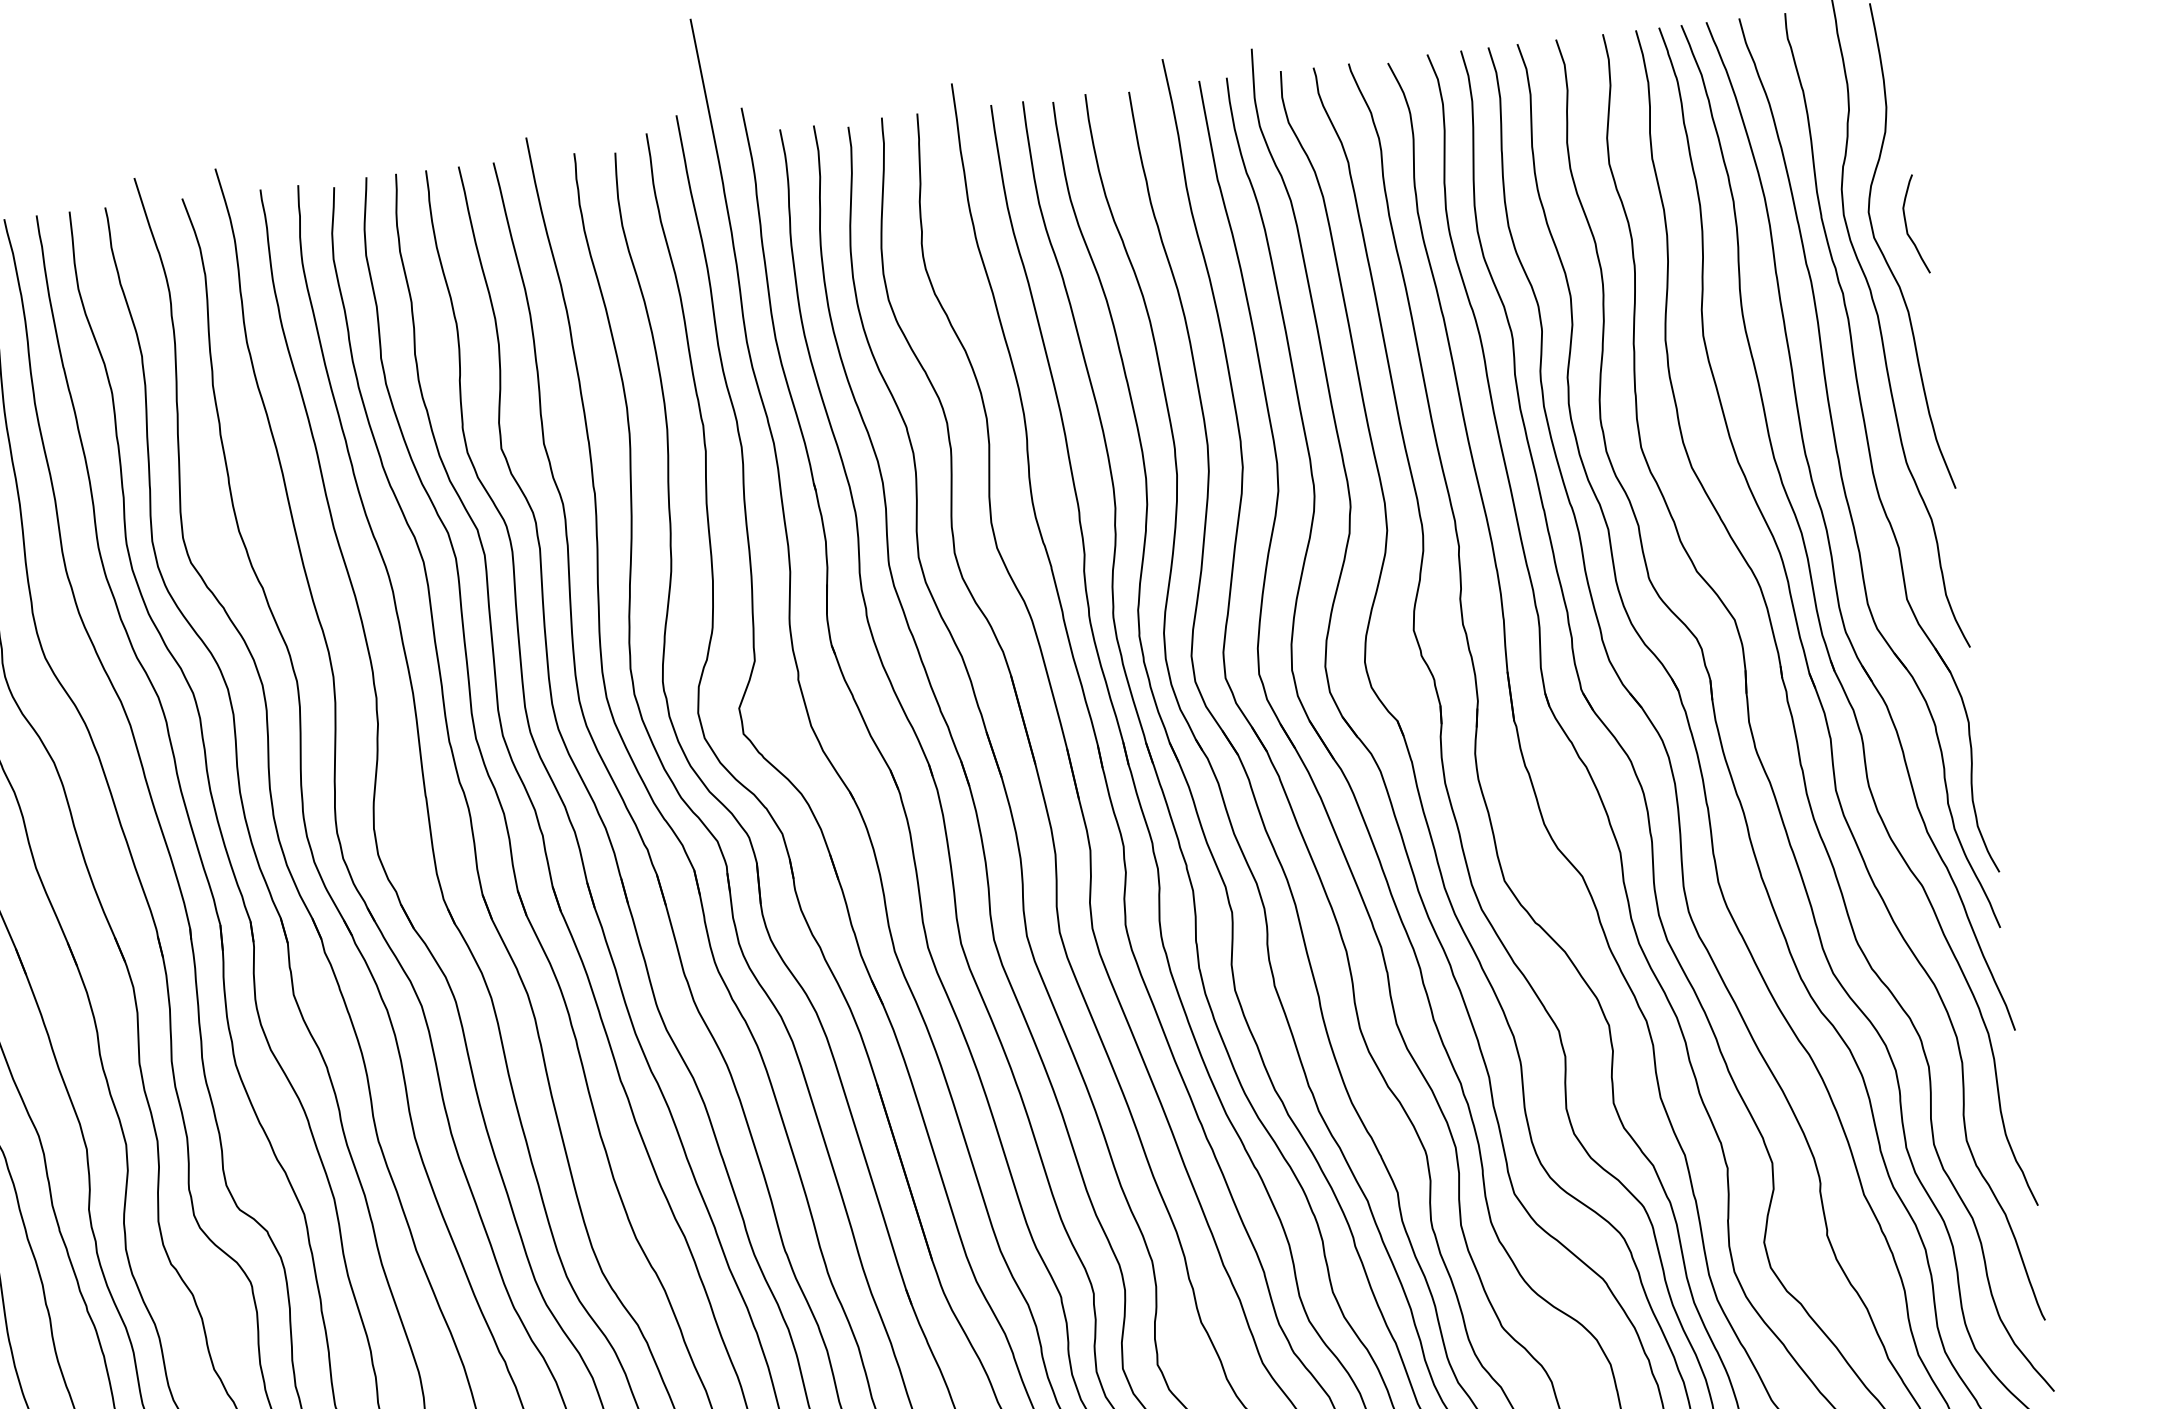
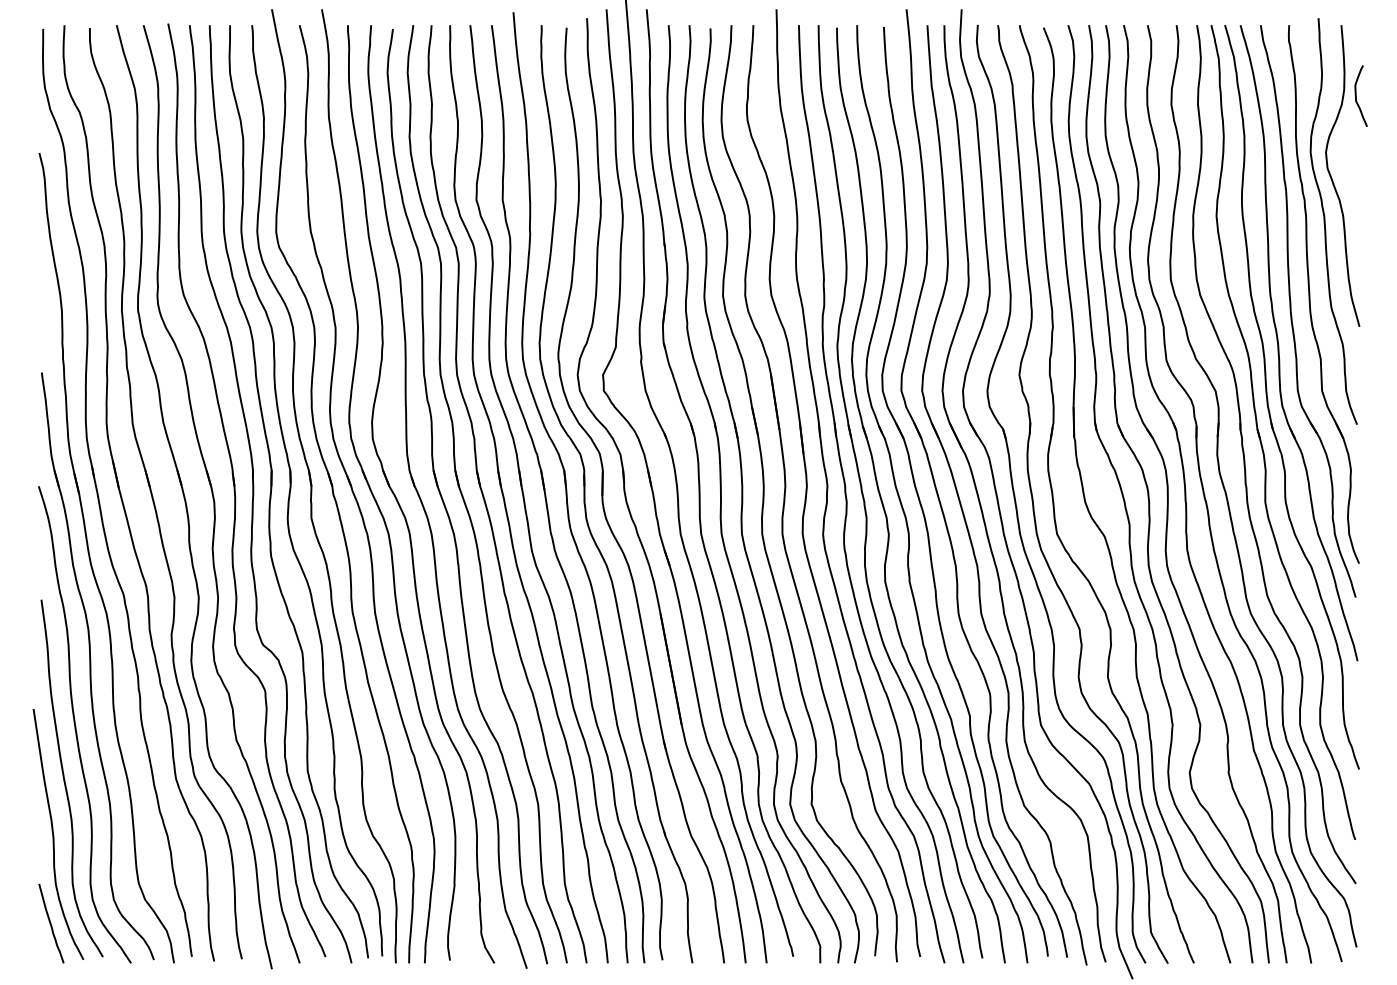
curve: (1907, 224) -> (1356, 95), moved

